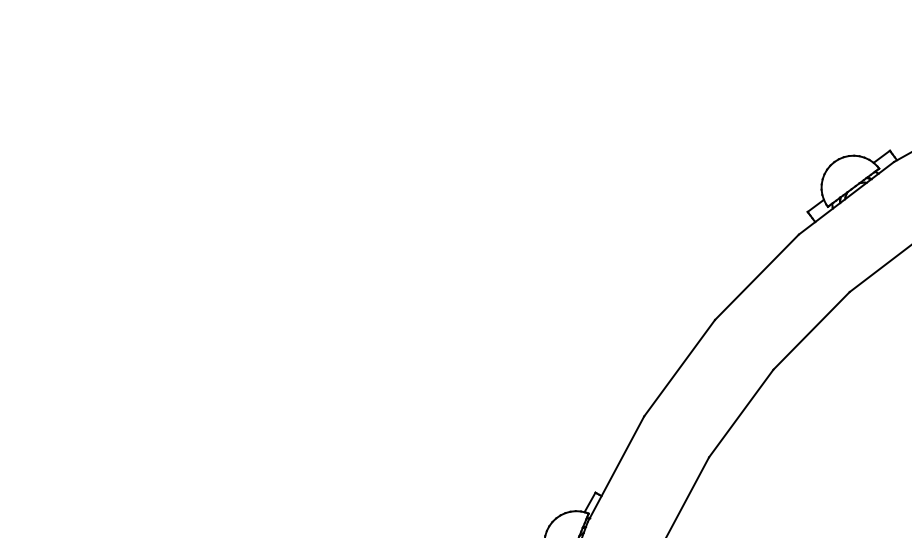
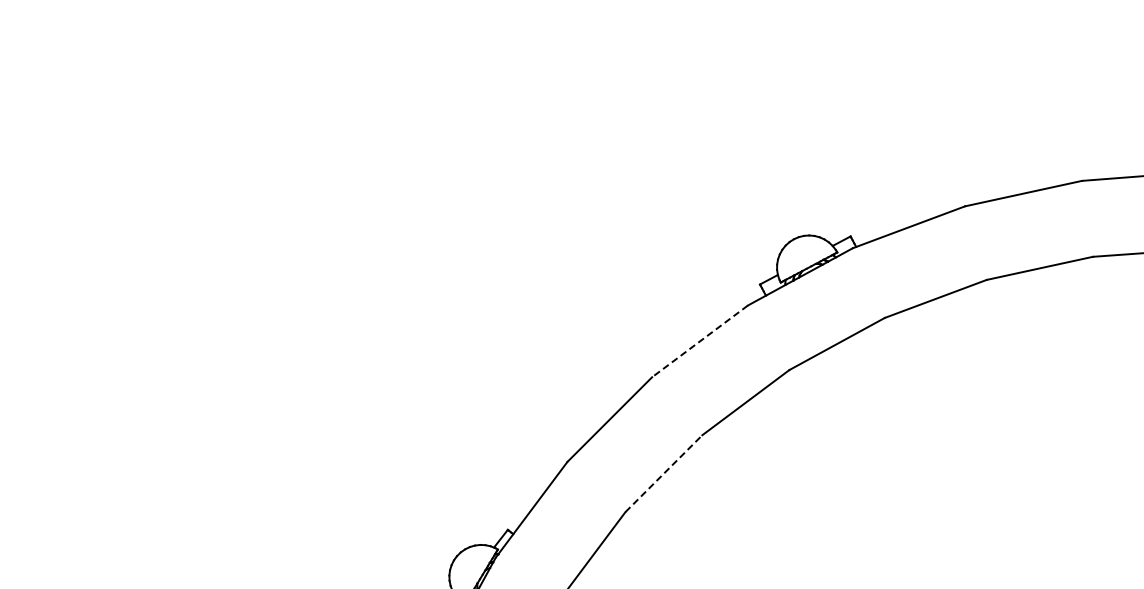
line: (757, 277) -> (700, 341), solid -> dashed
line: (741, 413) -> (664, 473), solid -> dashed

